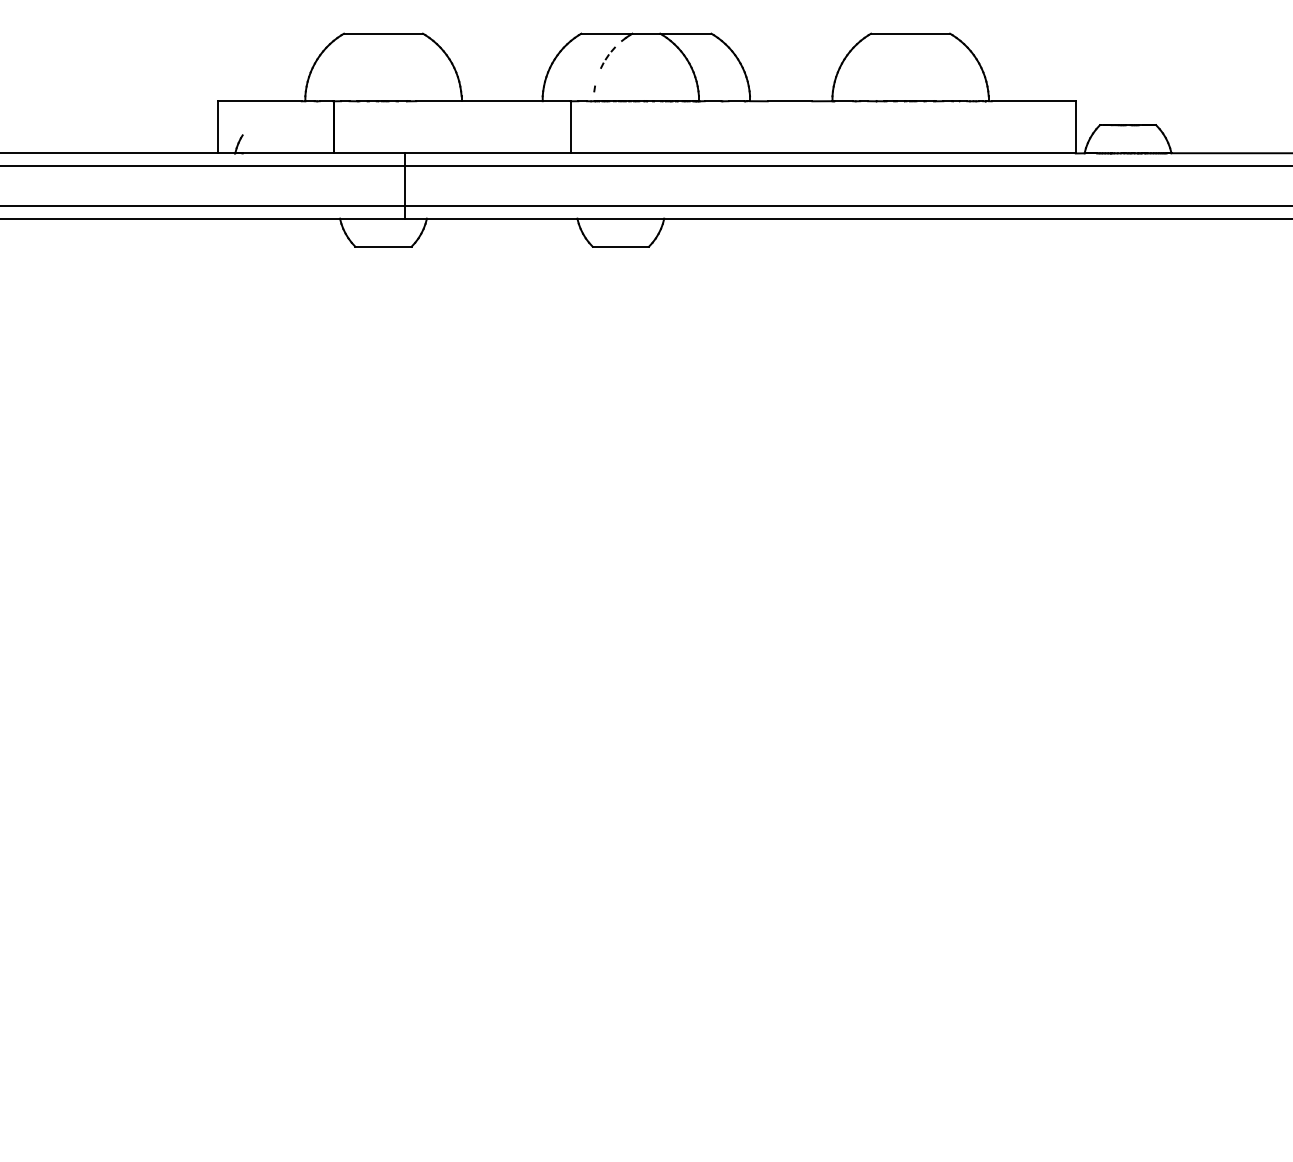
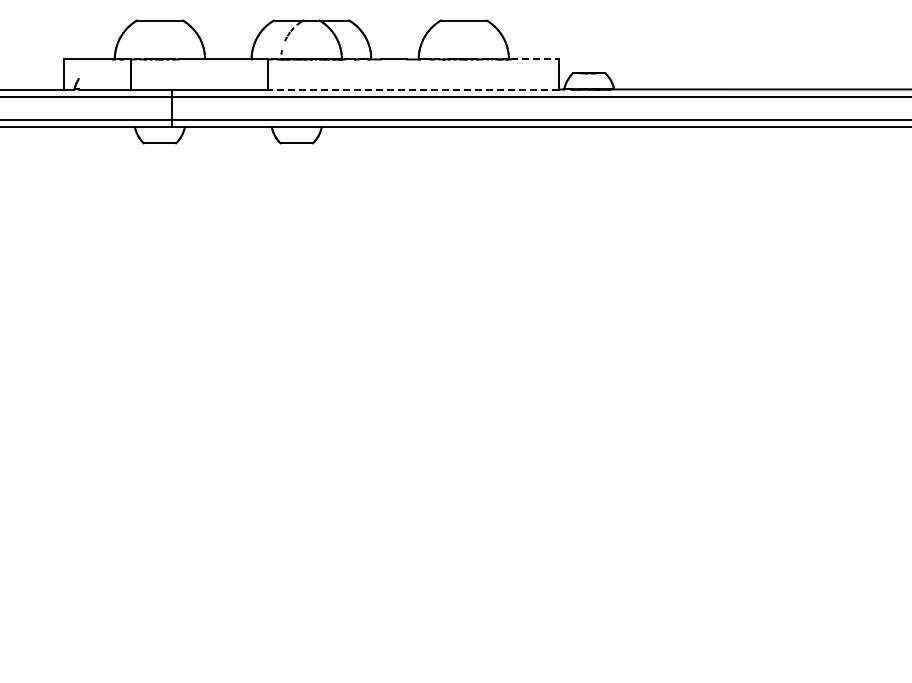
line: (1034, 101) -> (535, 59), solid -> dashed
line: (823, 153) -> (413, 89), solid -> dashed

